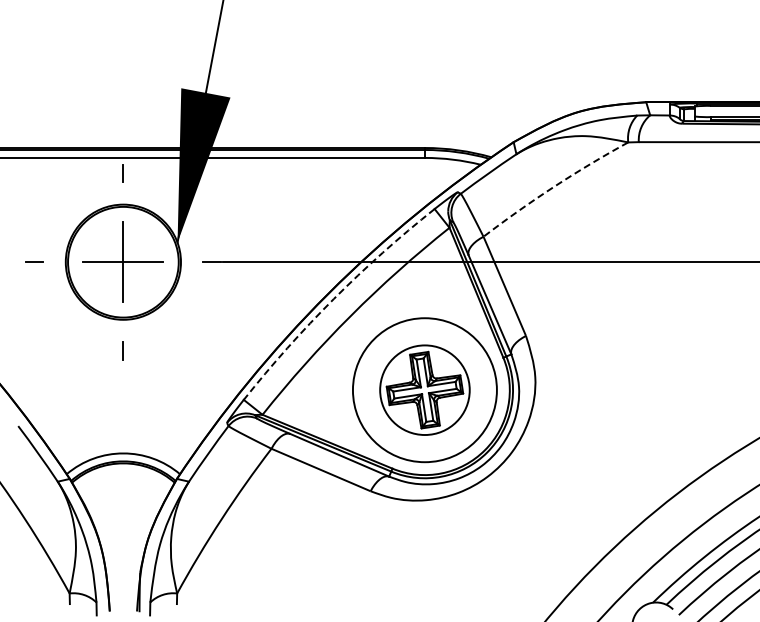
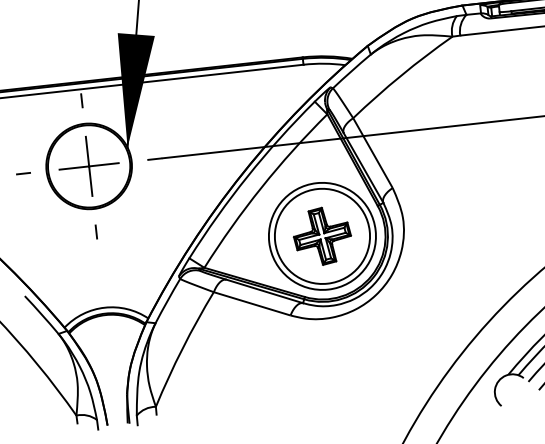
arc: (554, 186) -> (401, 75), dashed -> solid
arc: (333, 299) -> (247, 176), dashed -> solid
circle: (424, 390) -> (322, 236), size x1.43

